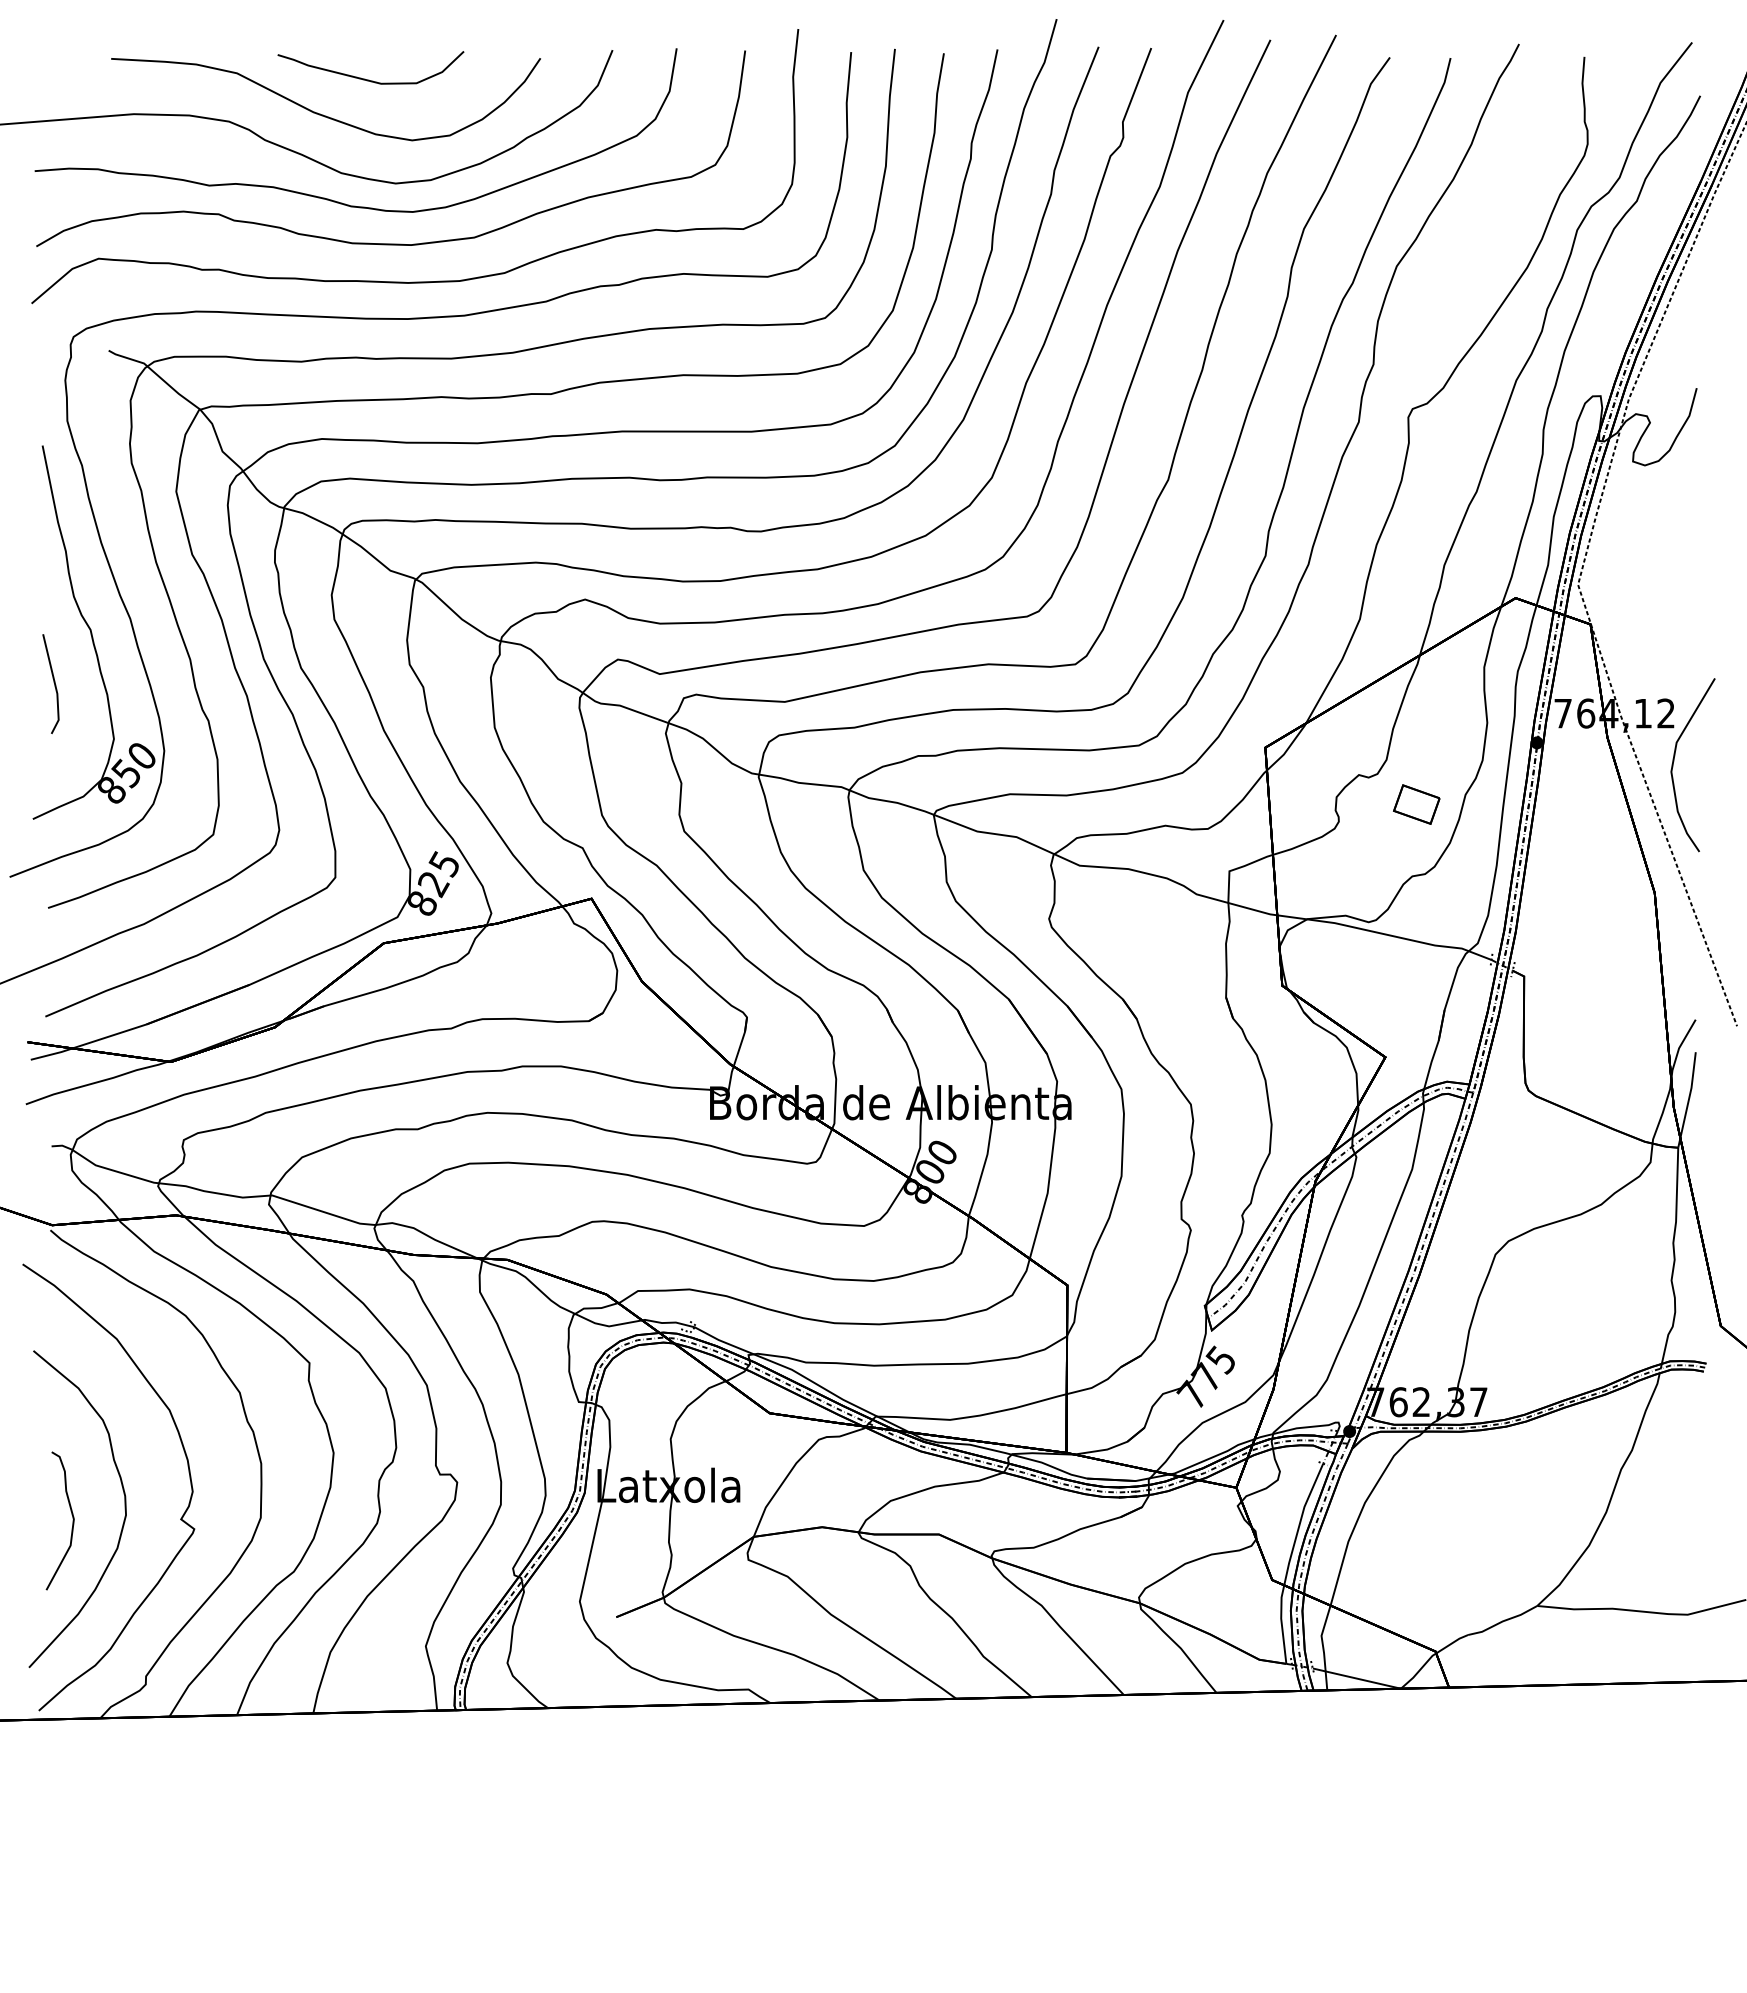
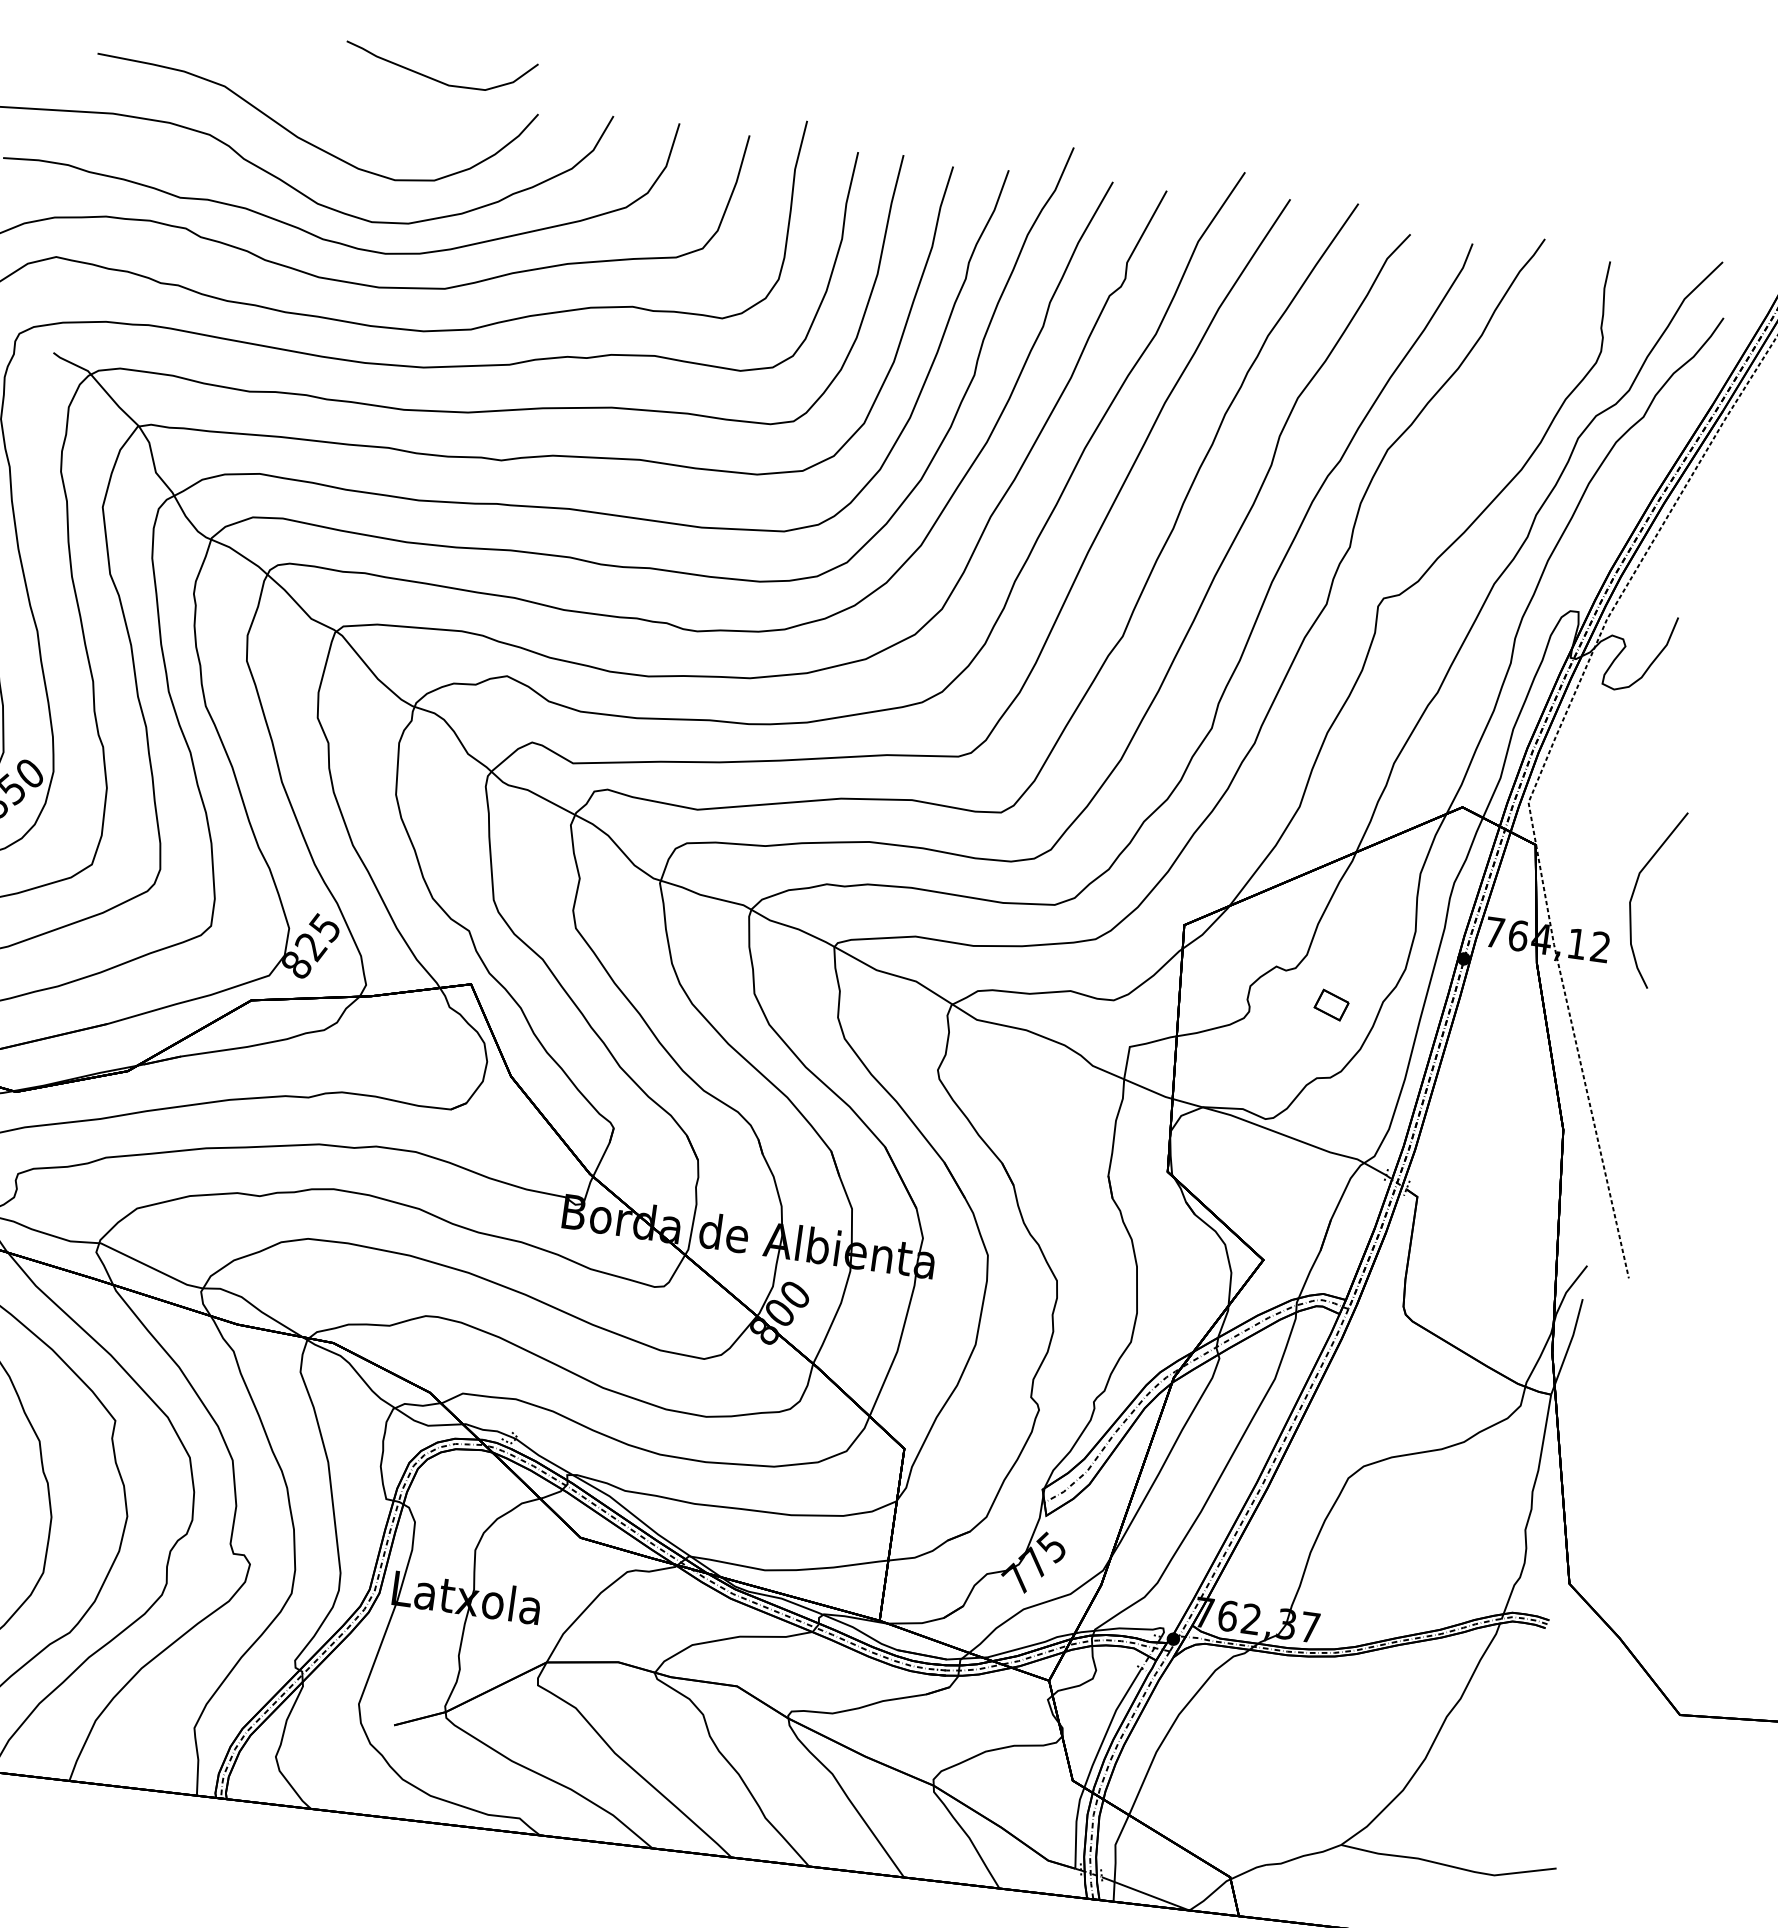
curve: (369, 79) -> (437, 79), moved
curve: (1674, 761) -> (1634, 892), moved
part: (1416, 804) -> (1331, 1005), size x0.7

